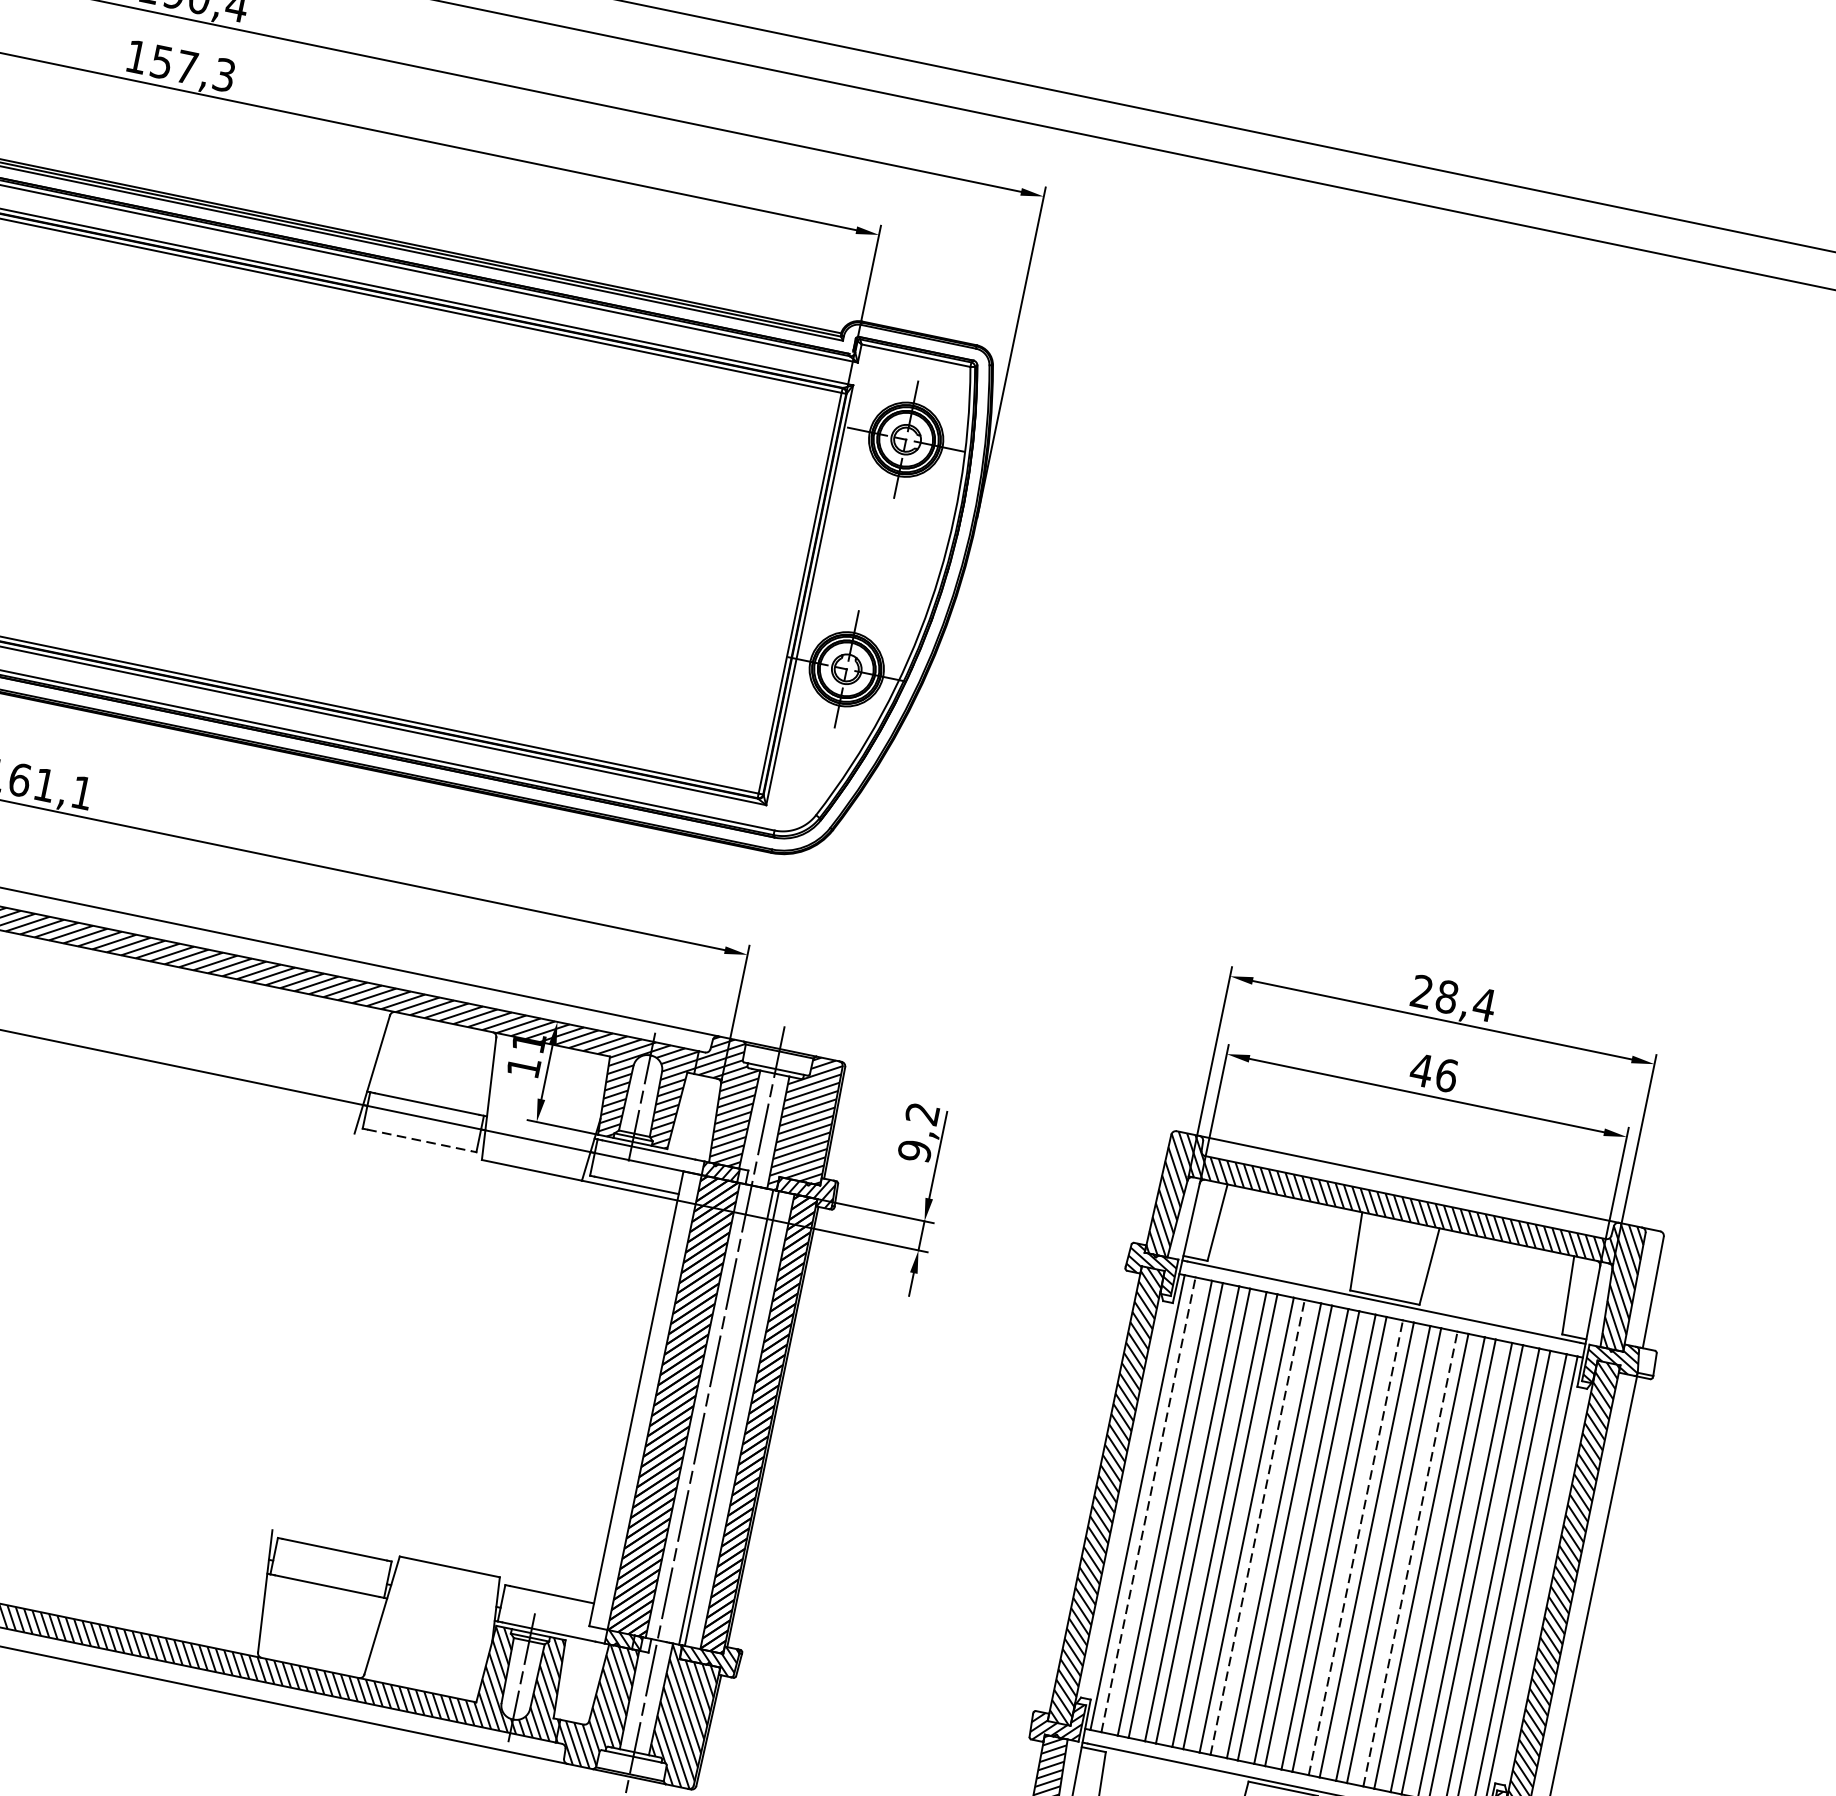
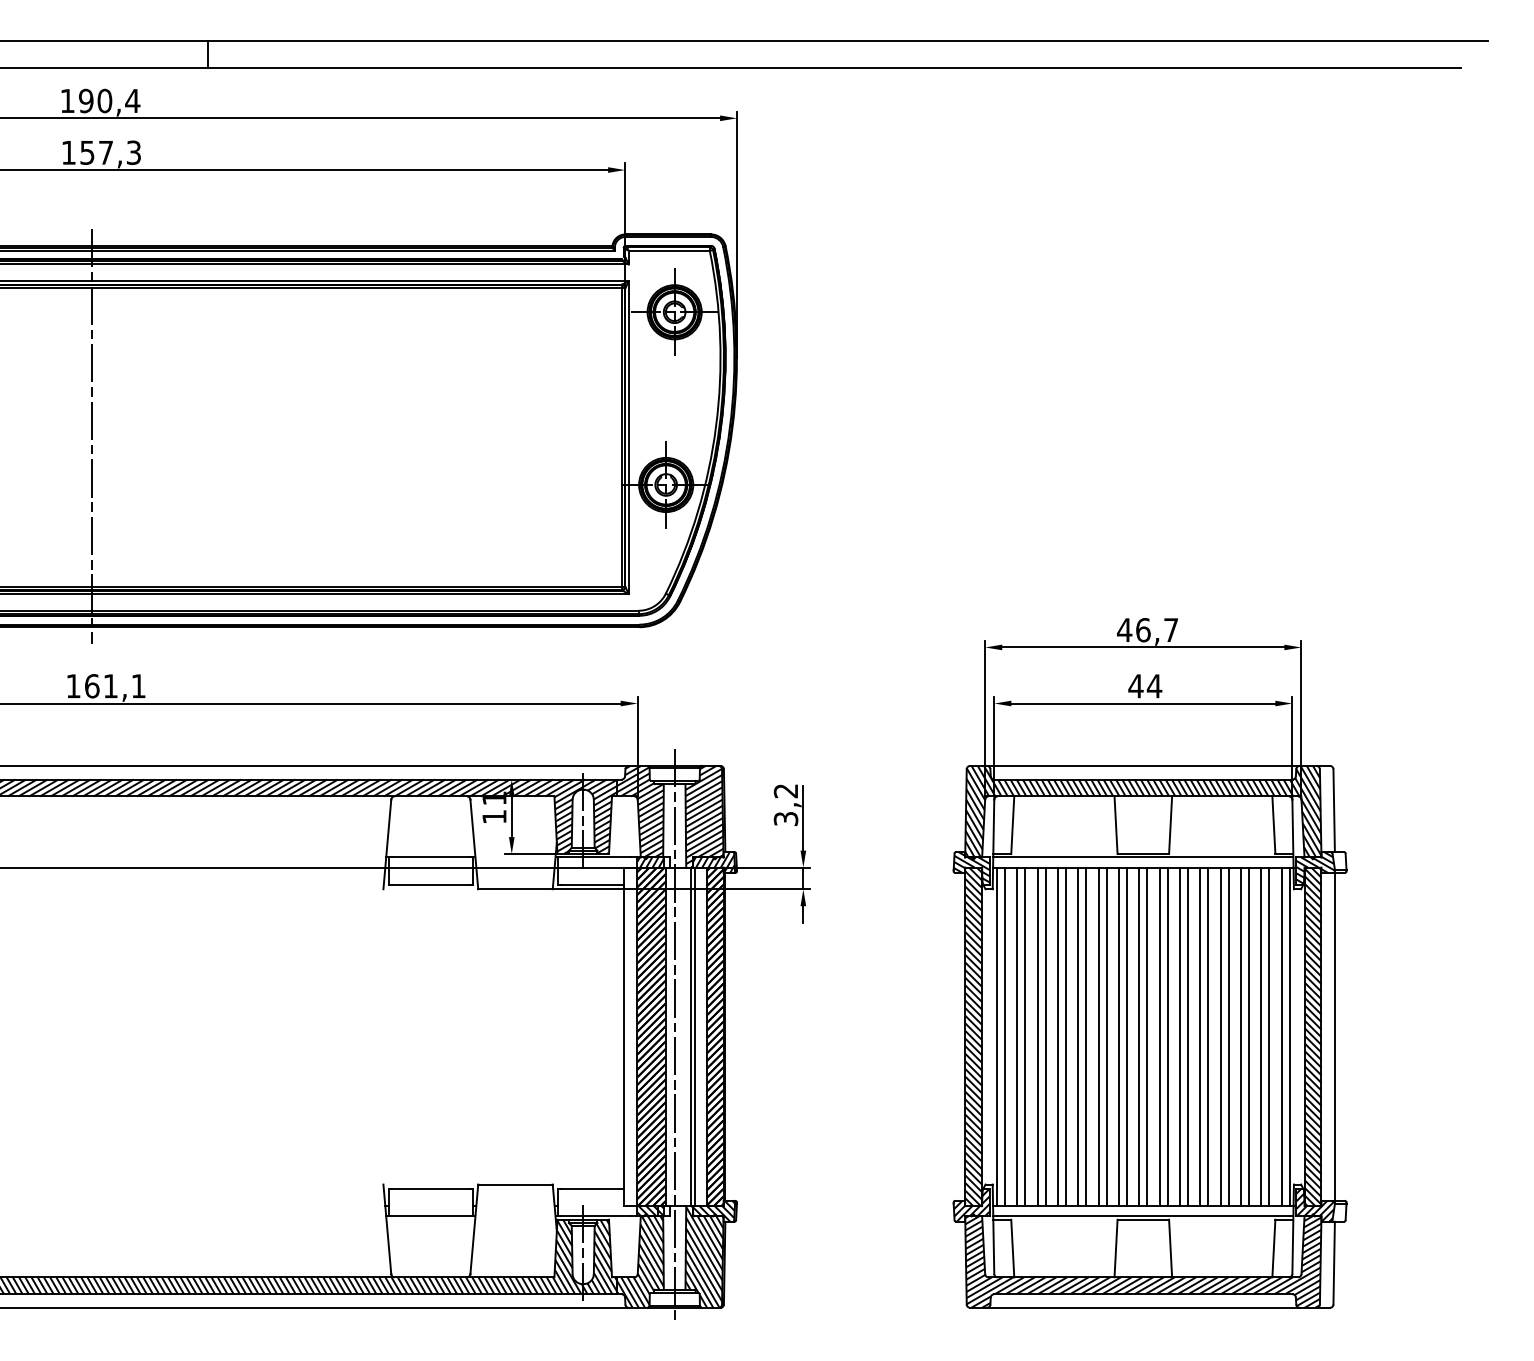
line: (89, 444) -> (92, 436), added
text: (1452, 998) -> (1147, 630), 28,4 -> 46,7
text: (1446, 1075) -> (1154, 686), 46 -> 44
line: (419, 1140) -> (430, 884), dashed -> solid
text: (915, 1150) -> (786, 818), 9,2 -> 3,2
line: (1149, 1504) -> (1005, 1036), dashed -> solid
line: (1257, 1526) -> (1086, 1036), dashed -> solid
line: (1355, 1547) -> (1159, 1036), dashed -> solid
line: (1410, 1558) -> (1200, 1036), dashed -> solid

